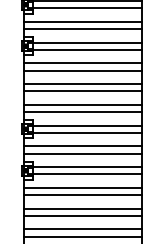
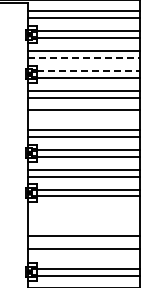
line: (83, 28) -> (84, 57), solid -> dashed
line: (87, 42) -> (88, 70), solid -> dashed
line: (82, 91) -> (83, 117), removed
line: (82, 188) -> (83, 209), removed
line: (82, 195) -> (83, 216), removed
line: (82, 209) -> (83, 229), removed
line: (82, 236) -> (83, 255), removed

